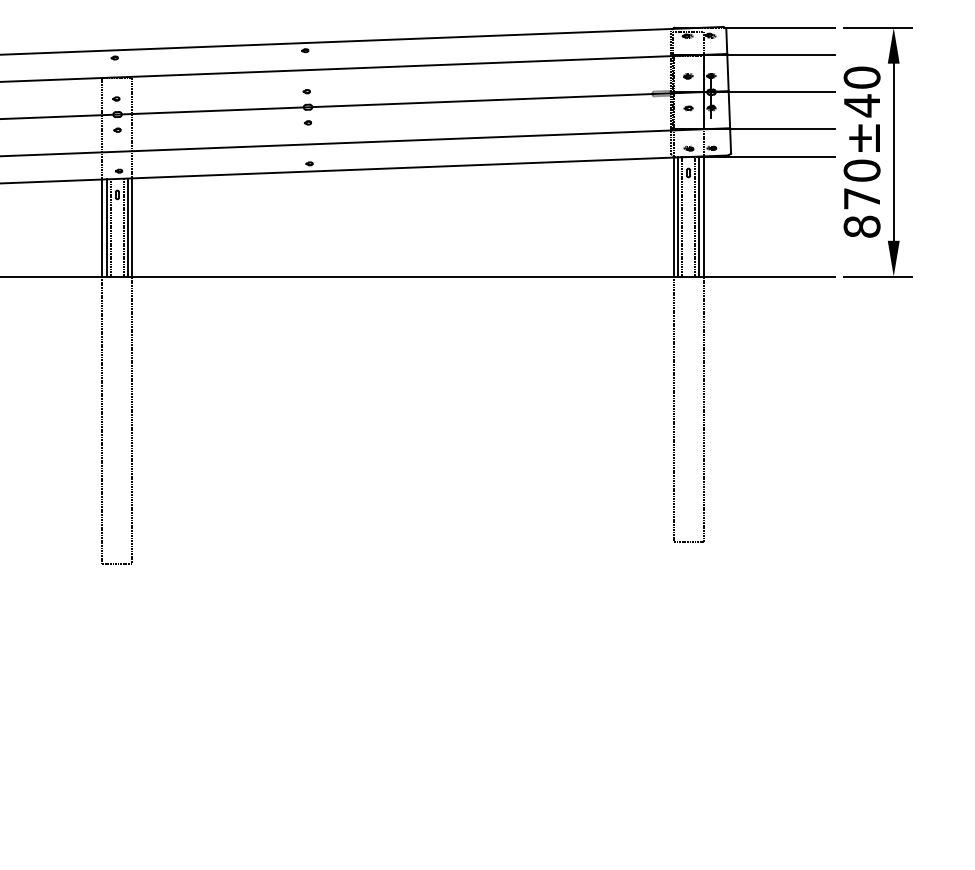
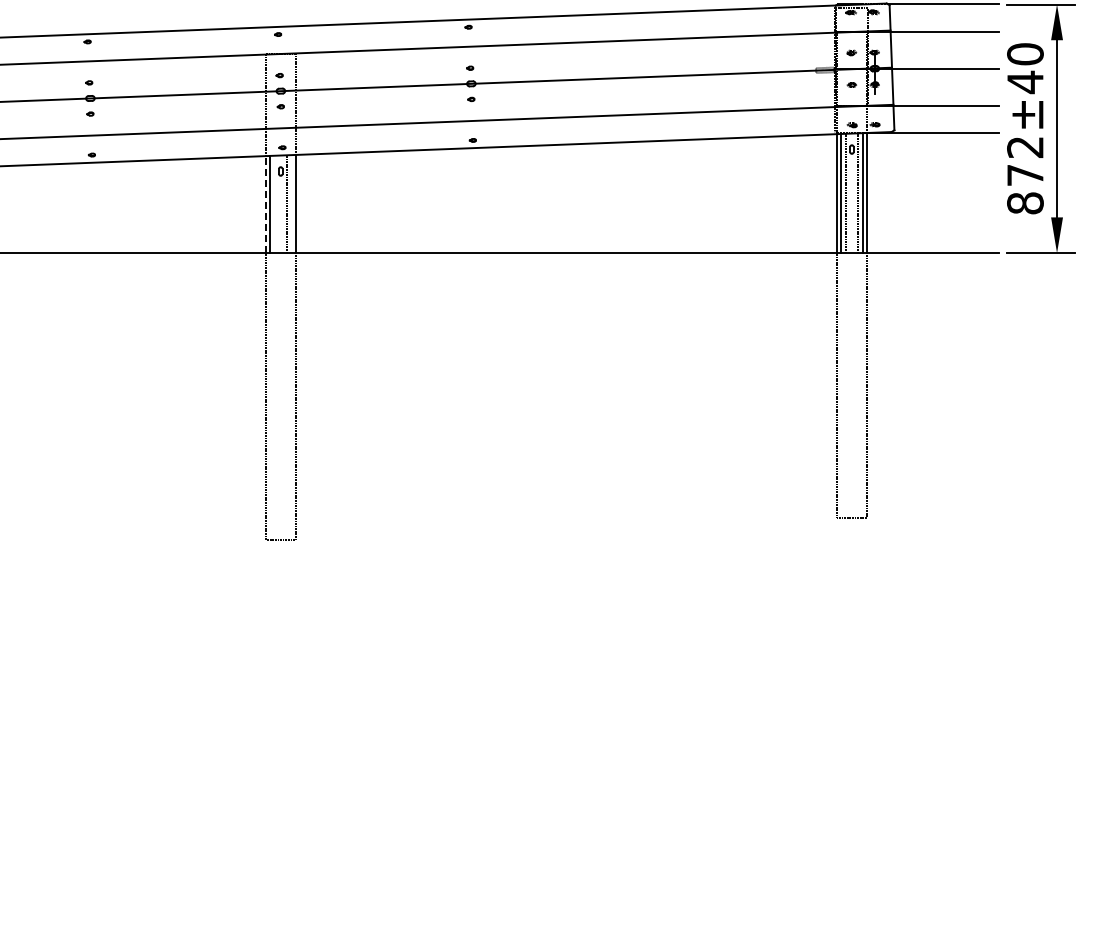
text: (862, 170) -> (1025, 147), 870±40 -> 872±40
line: (102, 227) -> (265, 204), solid -> dashed
line: (111, 227) -> (274, 204), removed
line: (128, 227) -> (291, 204), removed

